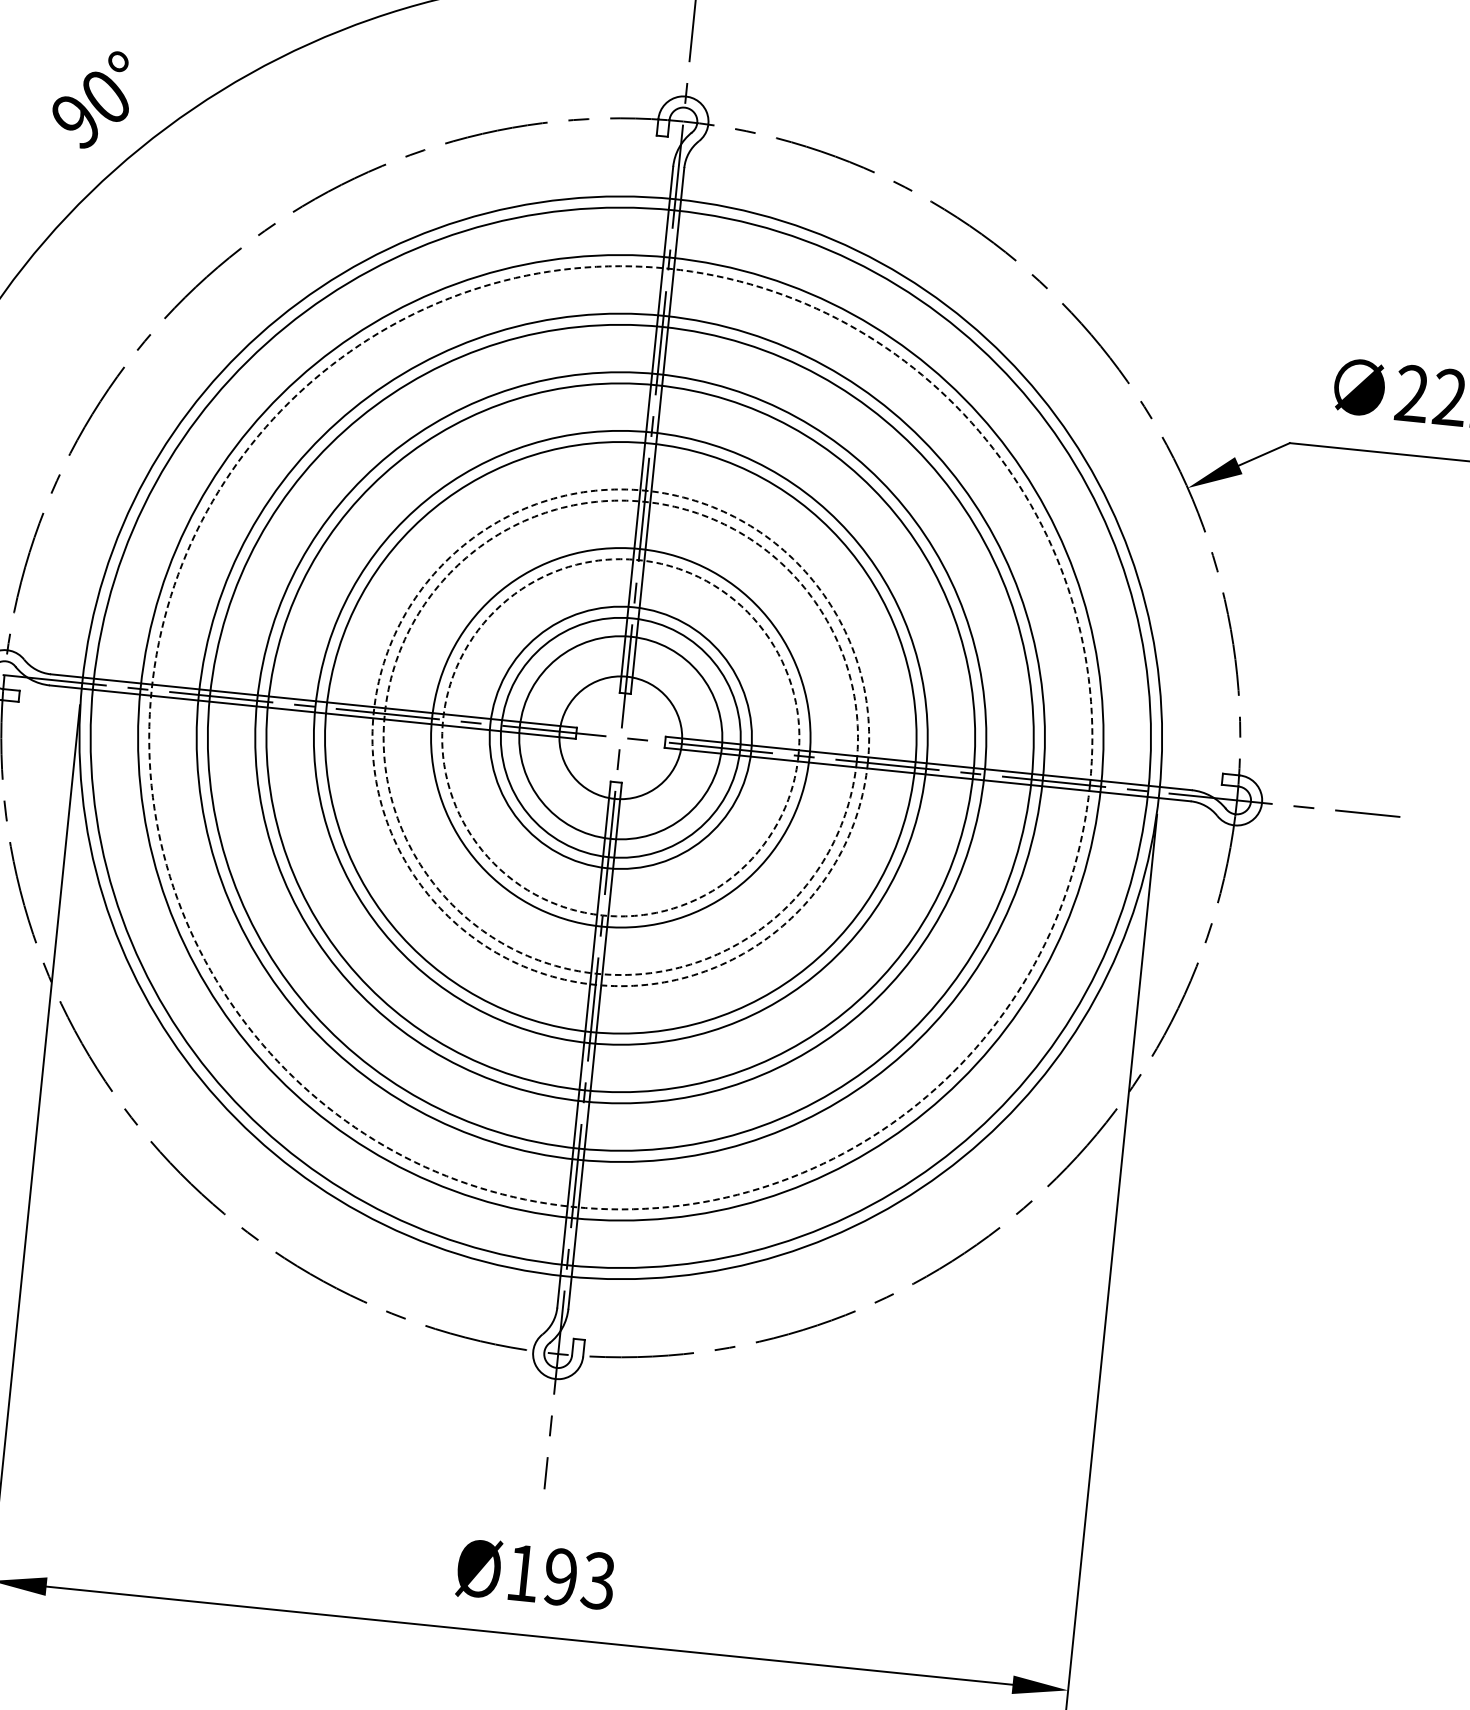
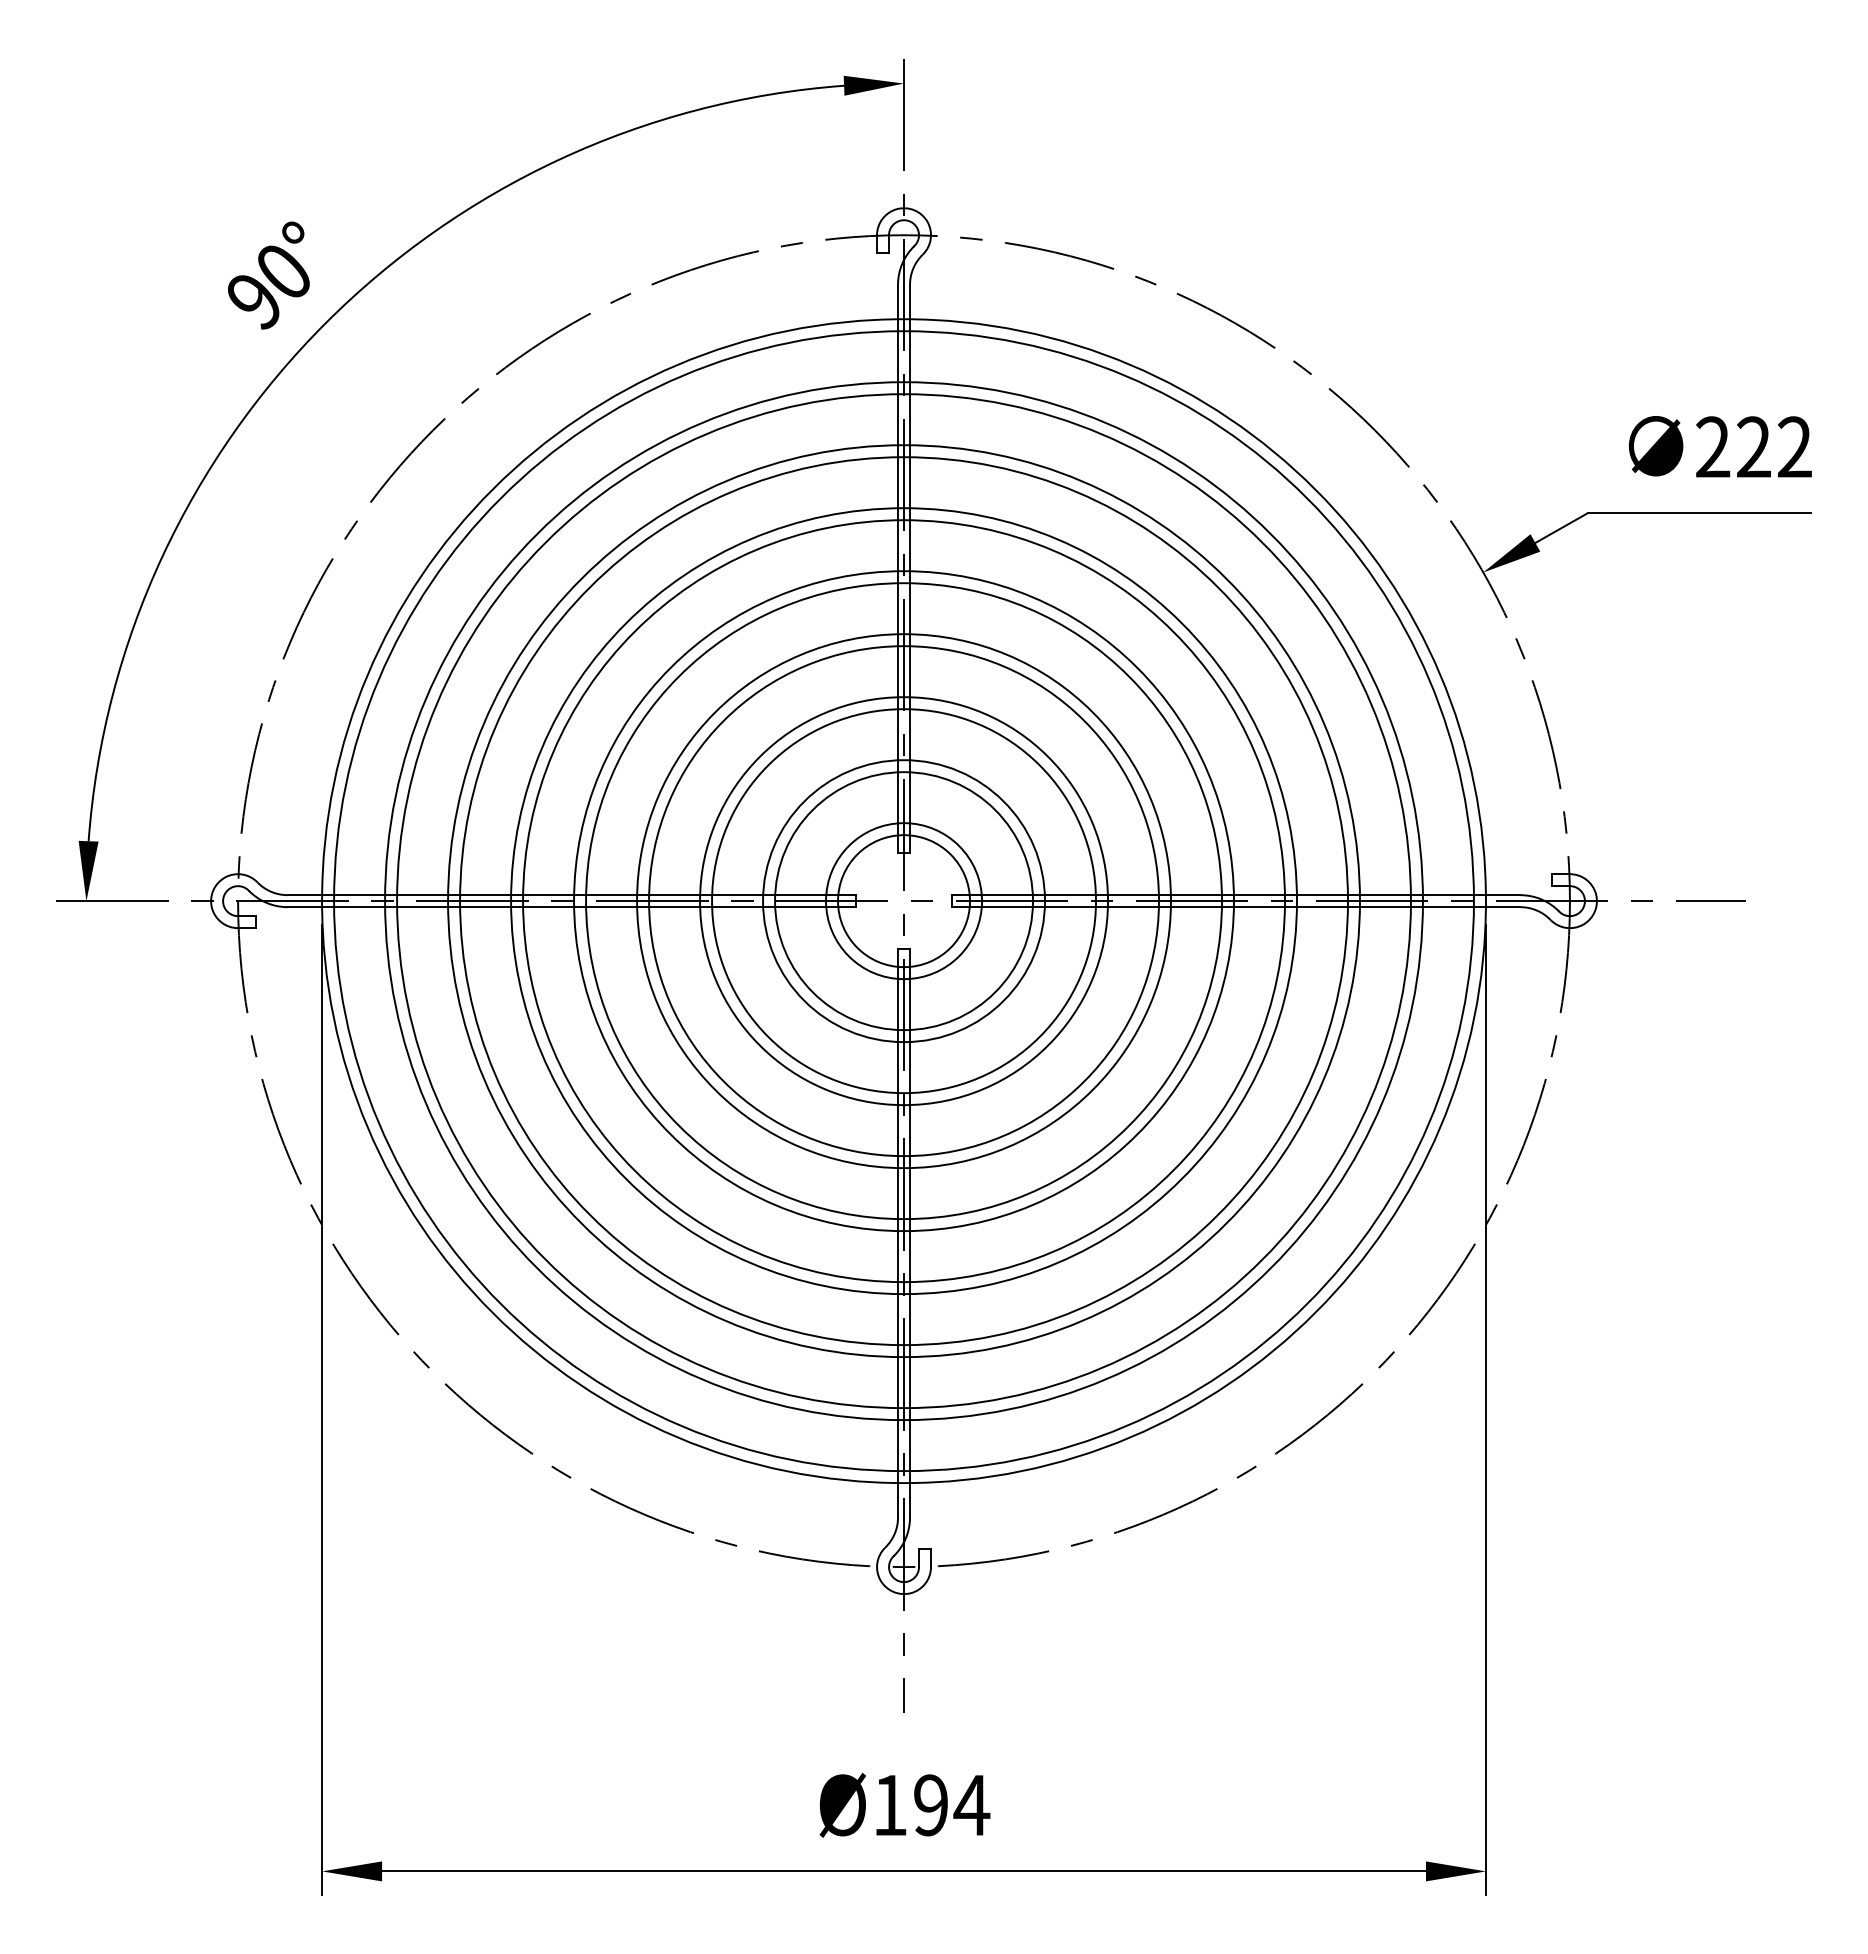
circle: (620, 738) -> (903, 901), dashed -> solid
circle: (621, 738) -> (904, 901), dashed -> solid
circle: (621, 738) -> (904, 901), dashed -> solid
circle: (621, 738) -> (904, 901), dashed -> solid
circle: (621, 738) -> (904, 901), size x0.71
text: (598, 1581) -> (971, 1805), Ø193 -> Ø194

